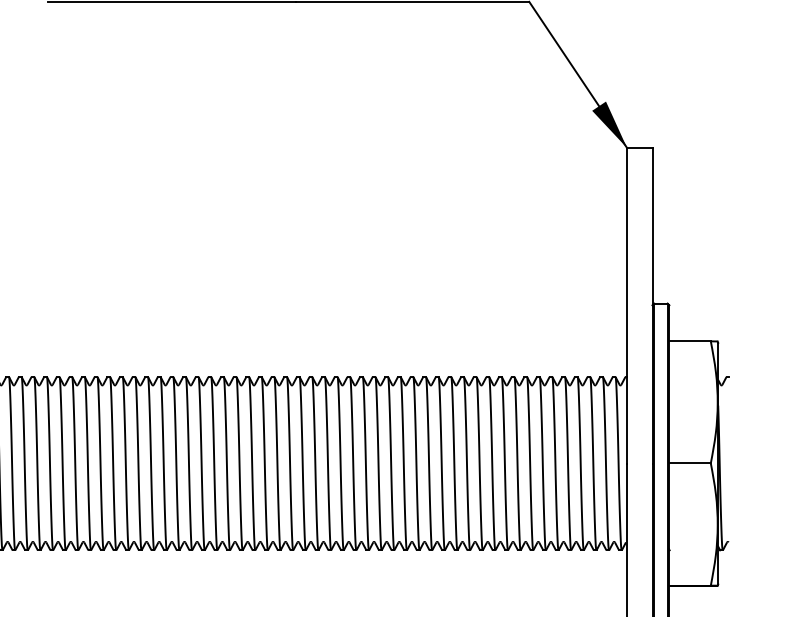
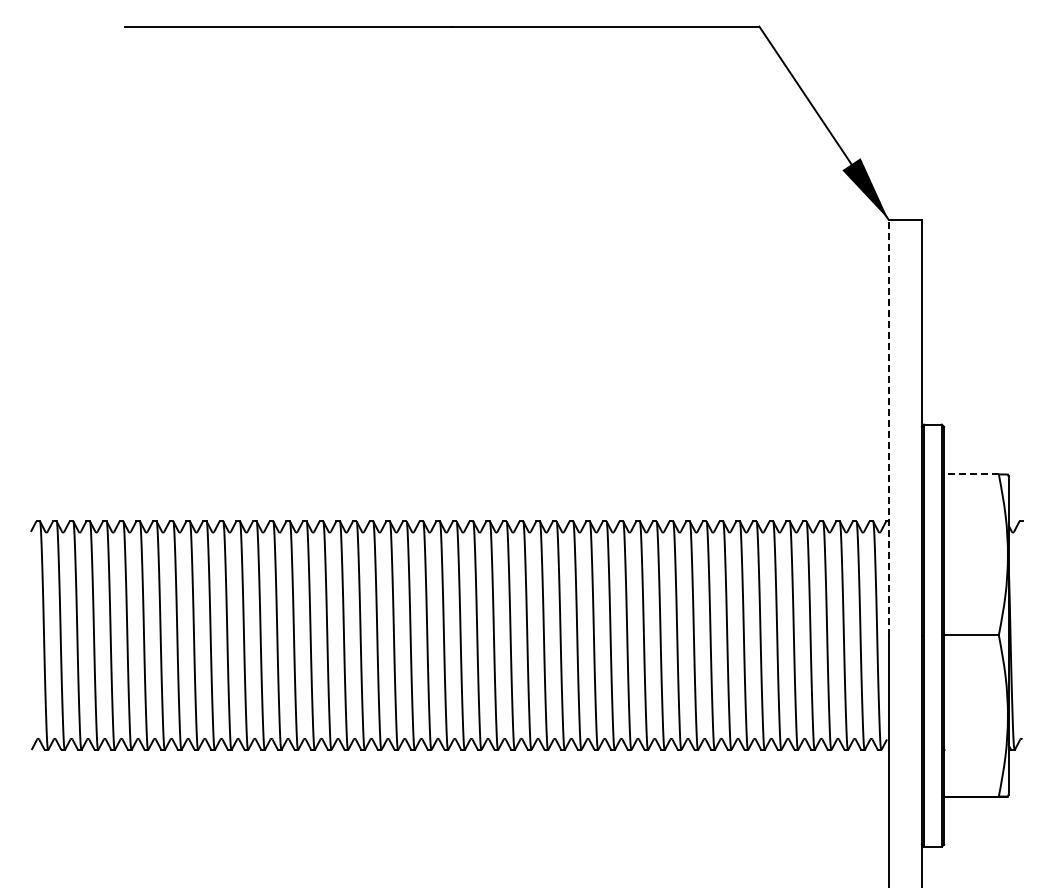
line: (627, 305) -> (888, 427), solid -> dashed
line: (689, 341) -> (970, 474), solid -> dashed

